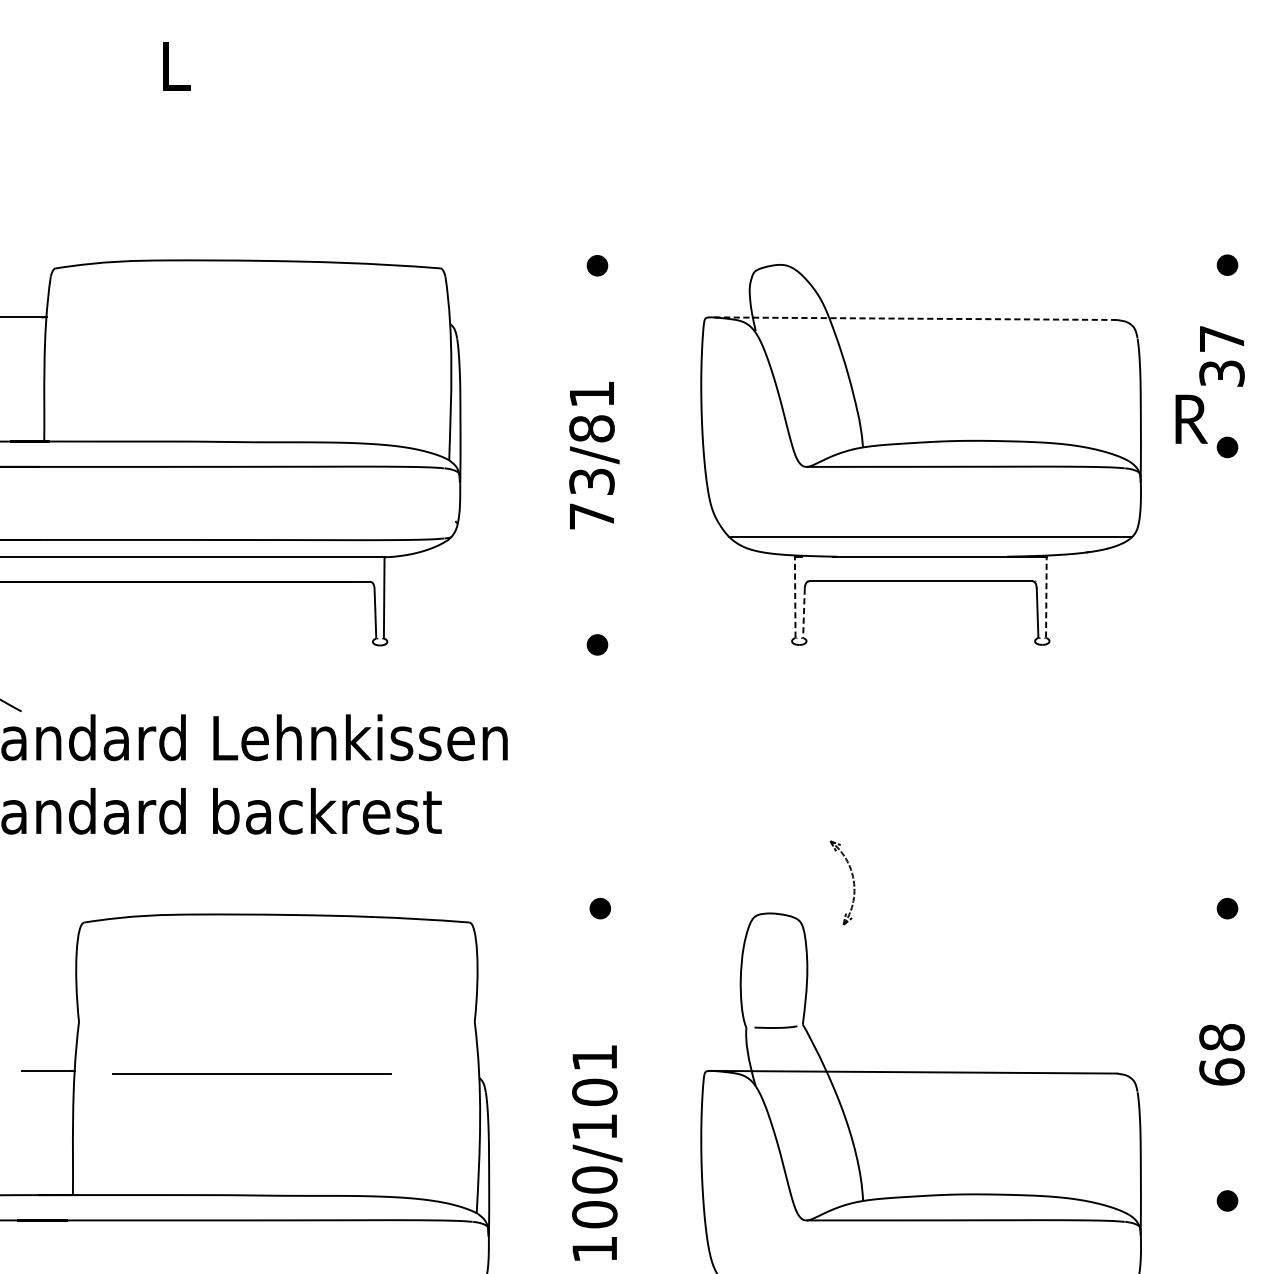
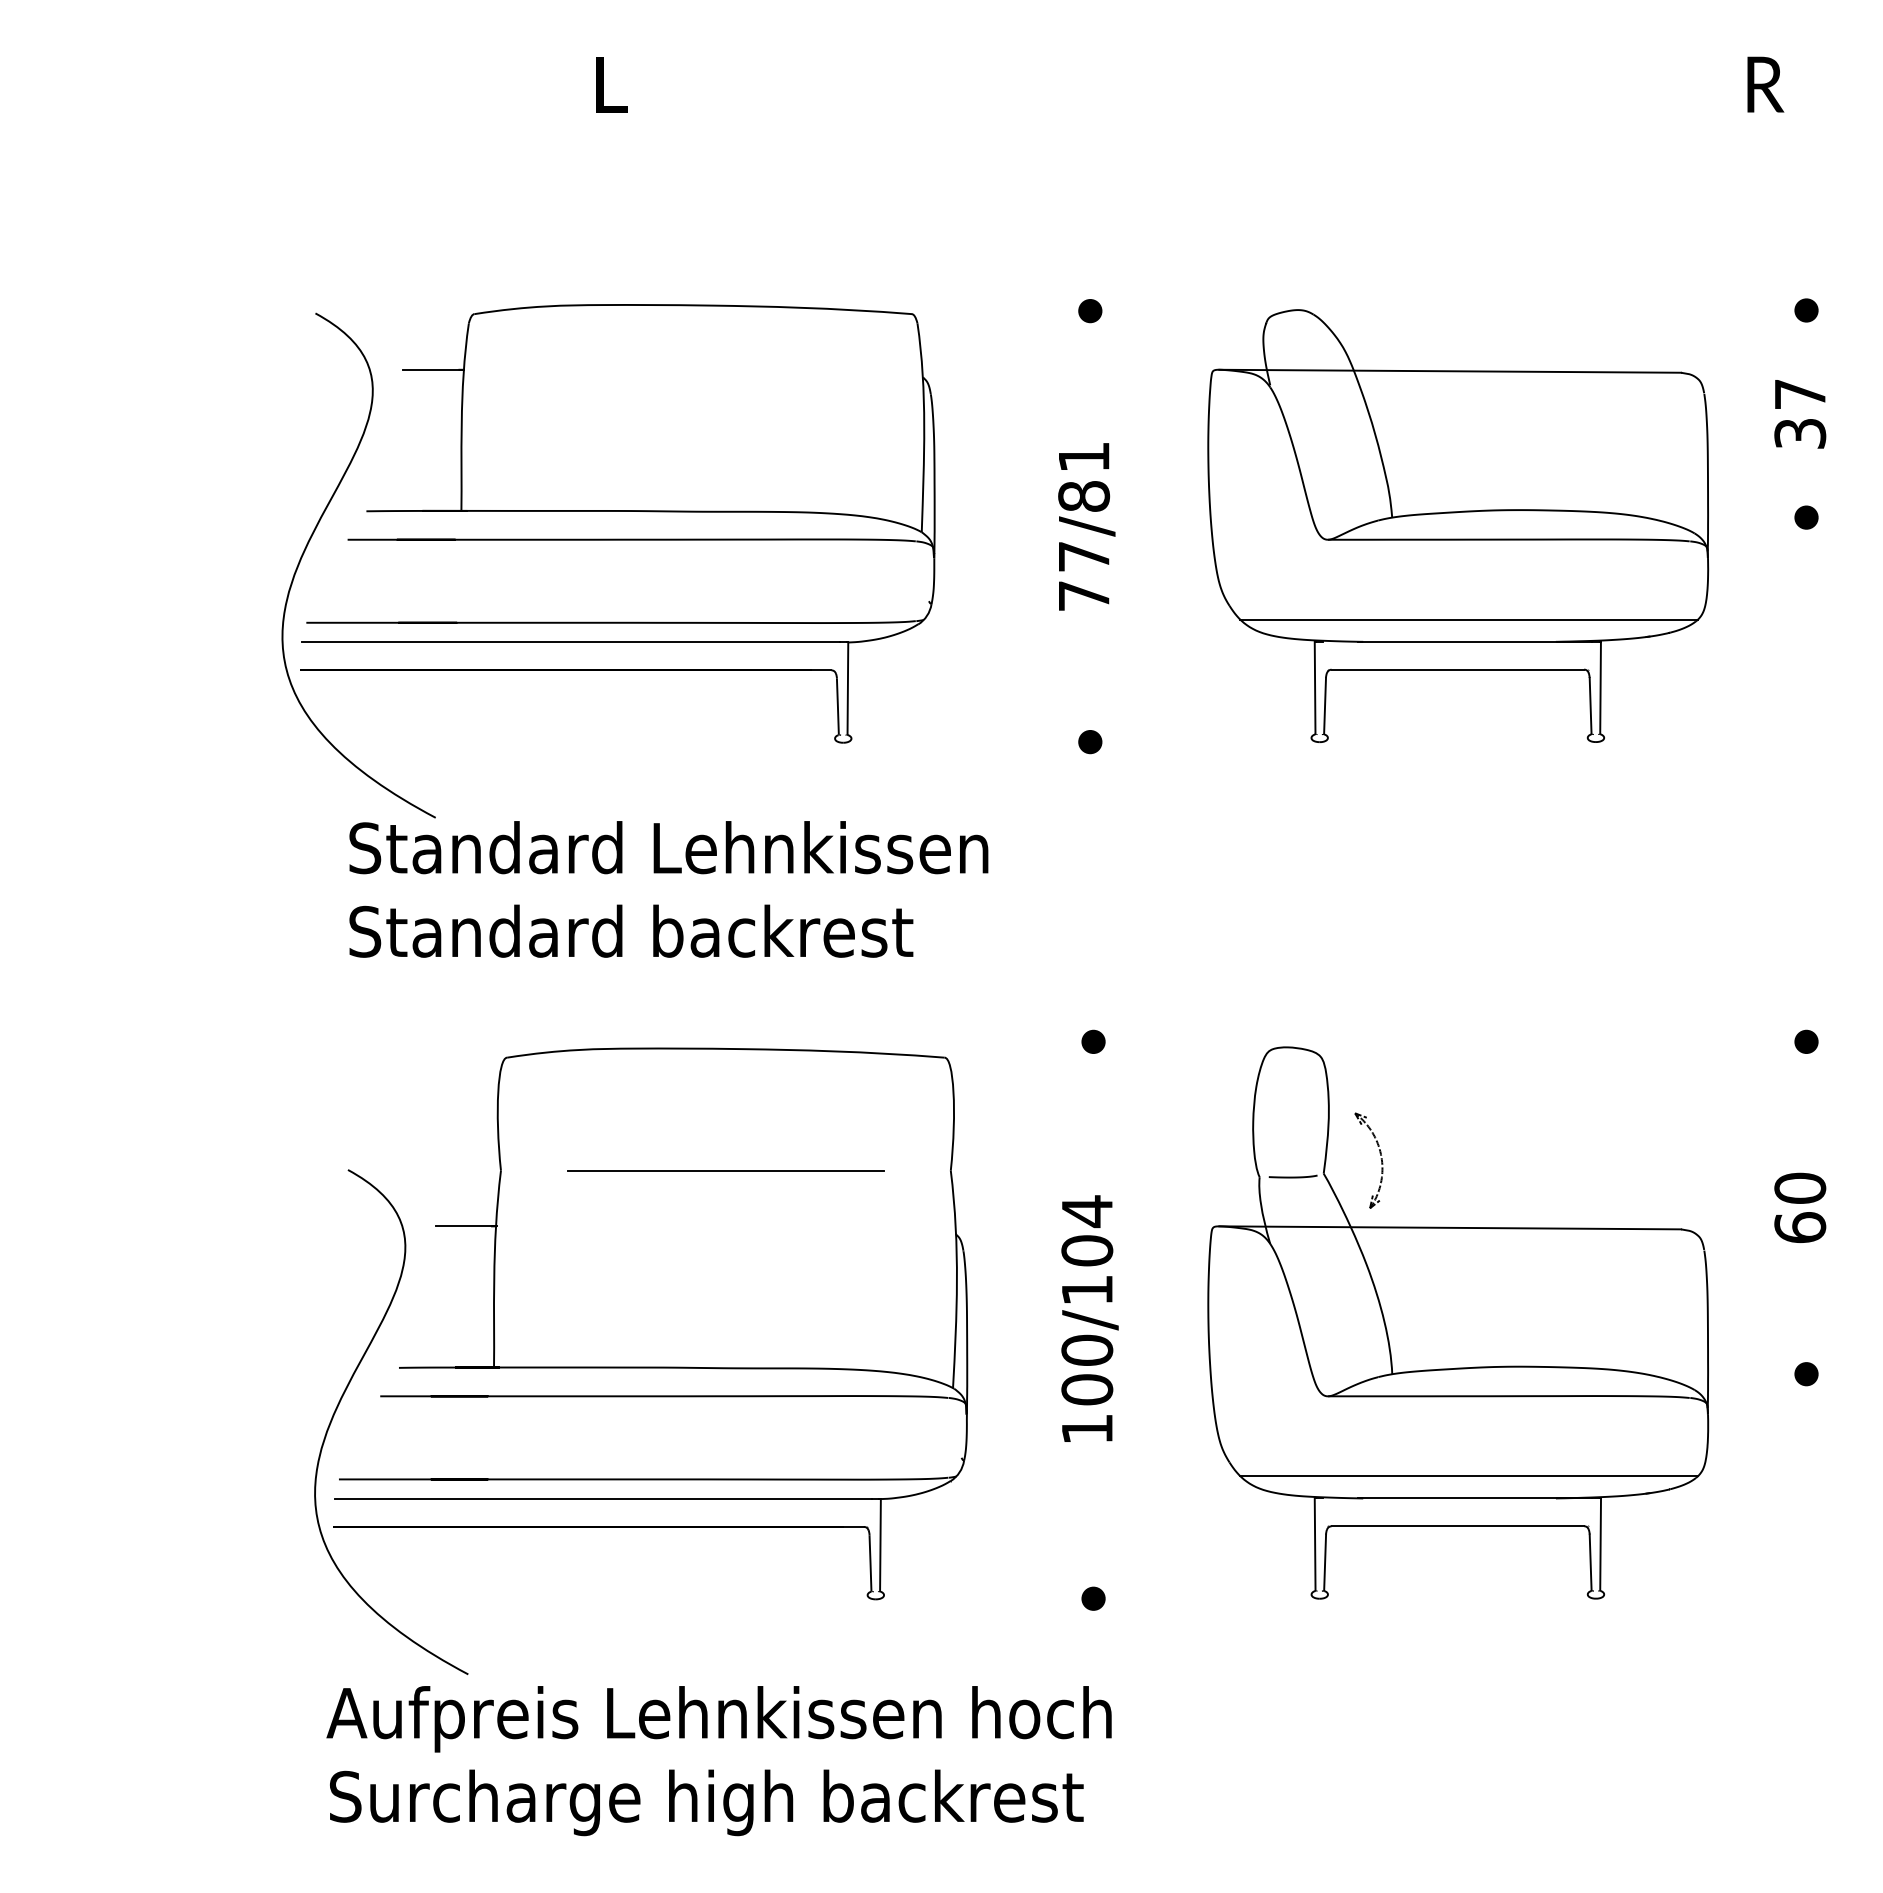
line: (914, 318) -> (1450, 371), dashed -> solid
text: (1191, 419) -> (1765, 84), moved
text: (592, 481) -> (1084, 556), 73/81 -> 77/81
line: (795, 596) -> (1315, 687), dashed -> solid
line: (1046, 596) -> (1600, 687), dashed -> solid
line: (804, 613) -> (1325, 706), dashed -> solid
part: (852, 881) -> (1380, 1159), moved
text: (1221, 1036) -> (1799, 1187), 68 -> 60
text: (595, 1057) -> (1087, 1211), 100/101 -> 100/104
line: (251, 1073) -> (725, 1170), moved

